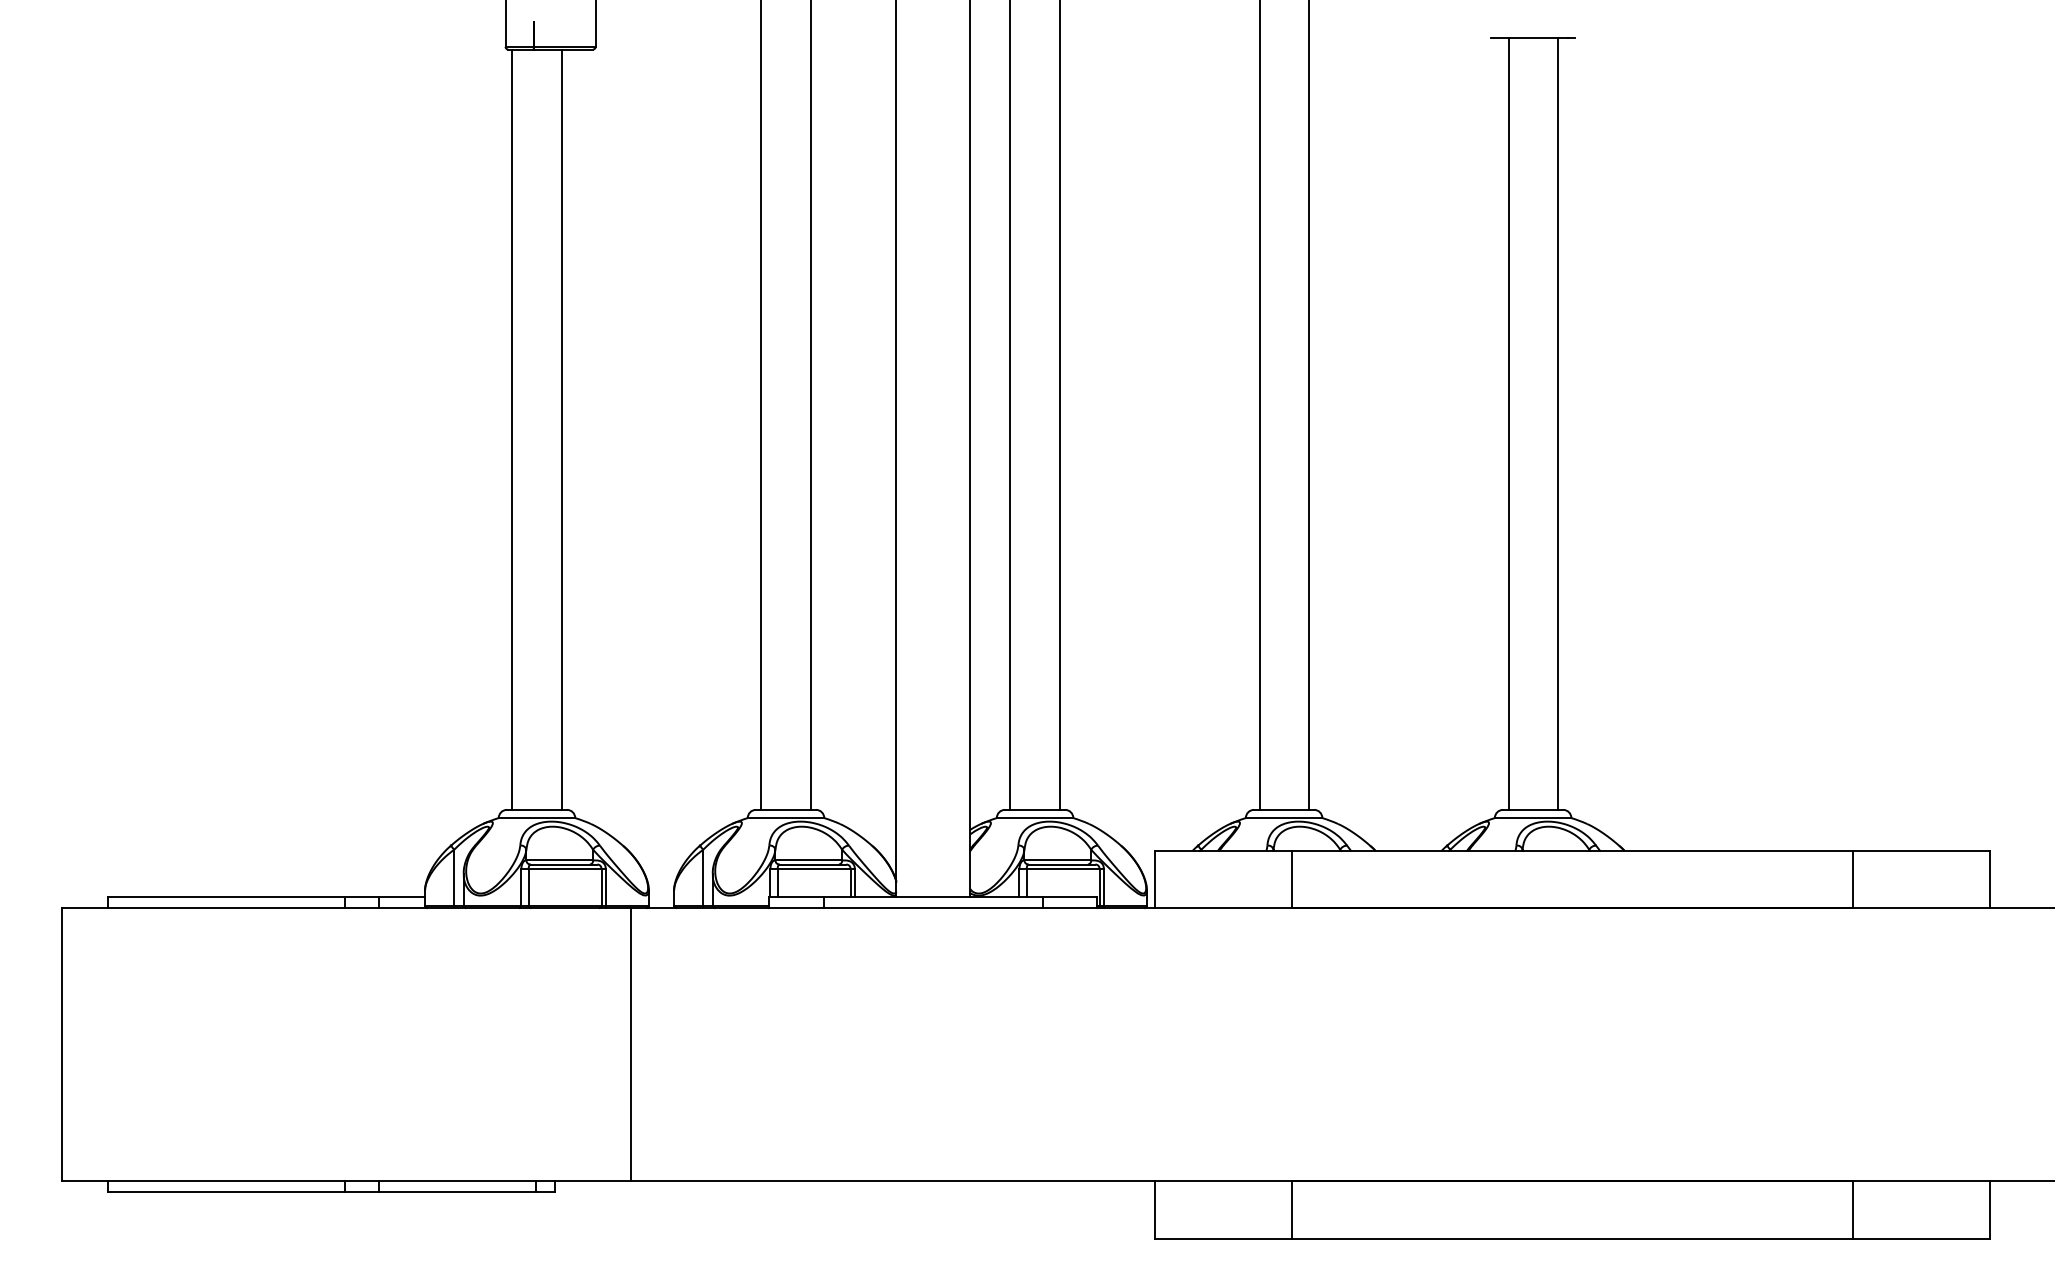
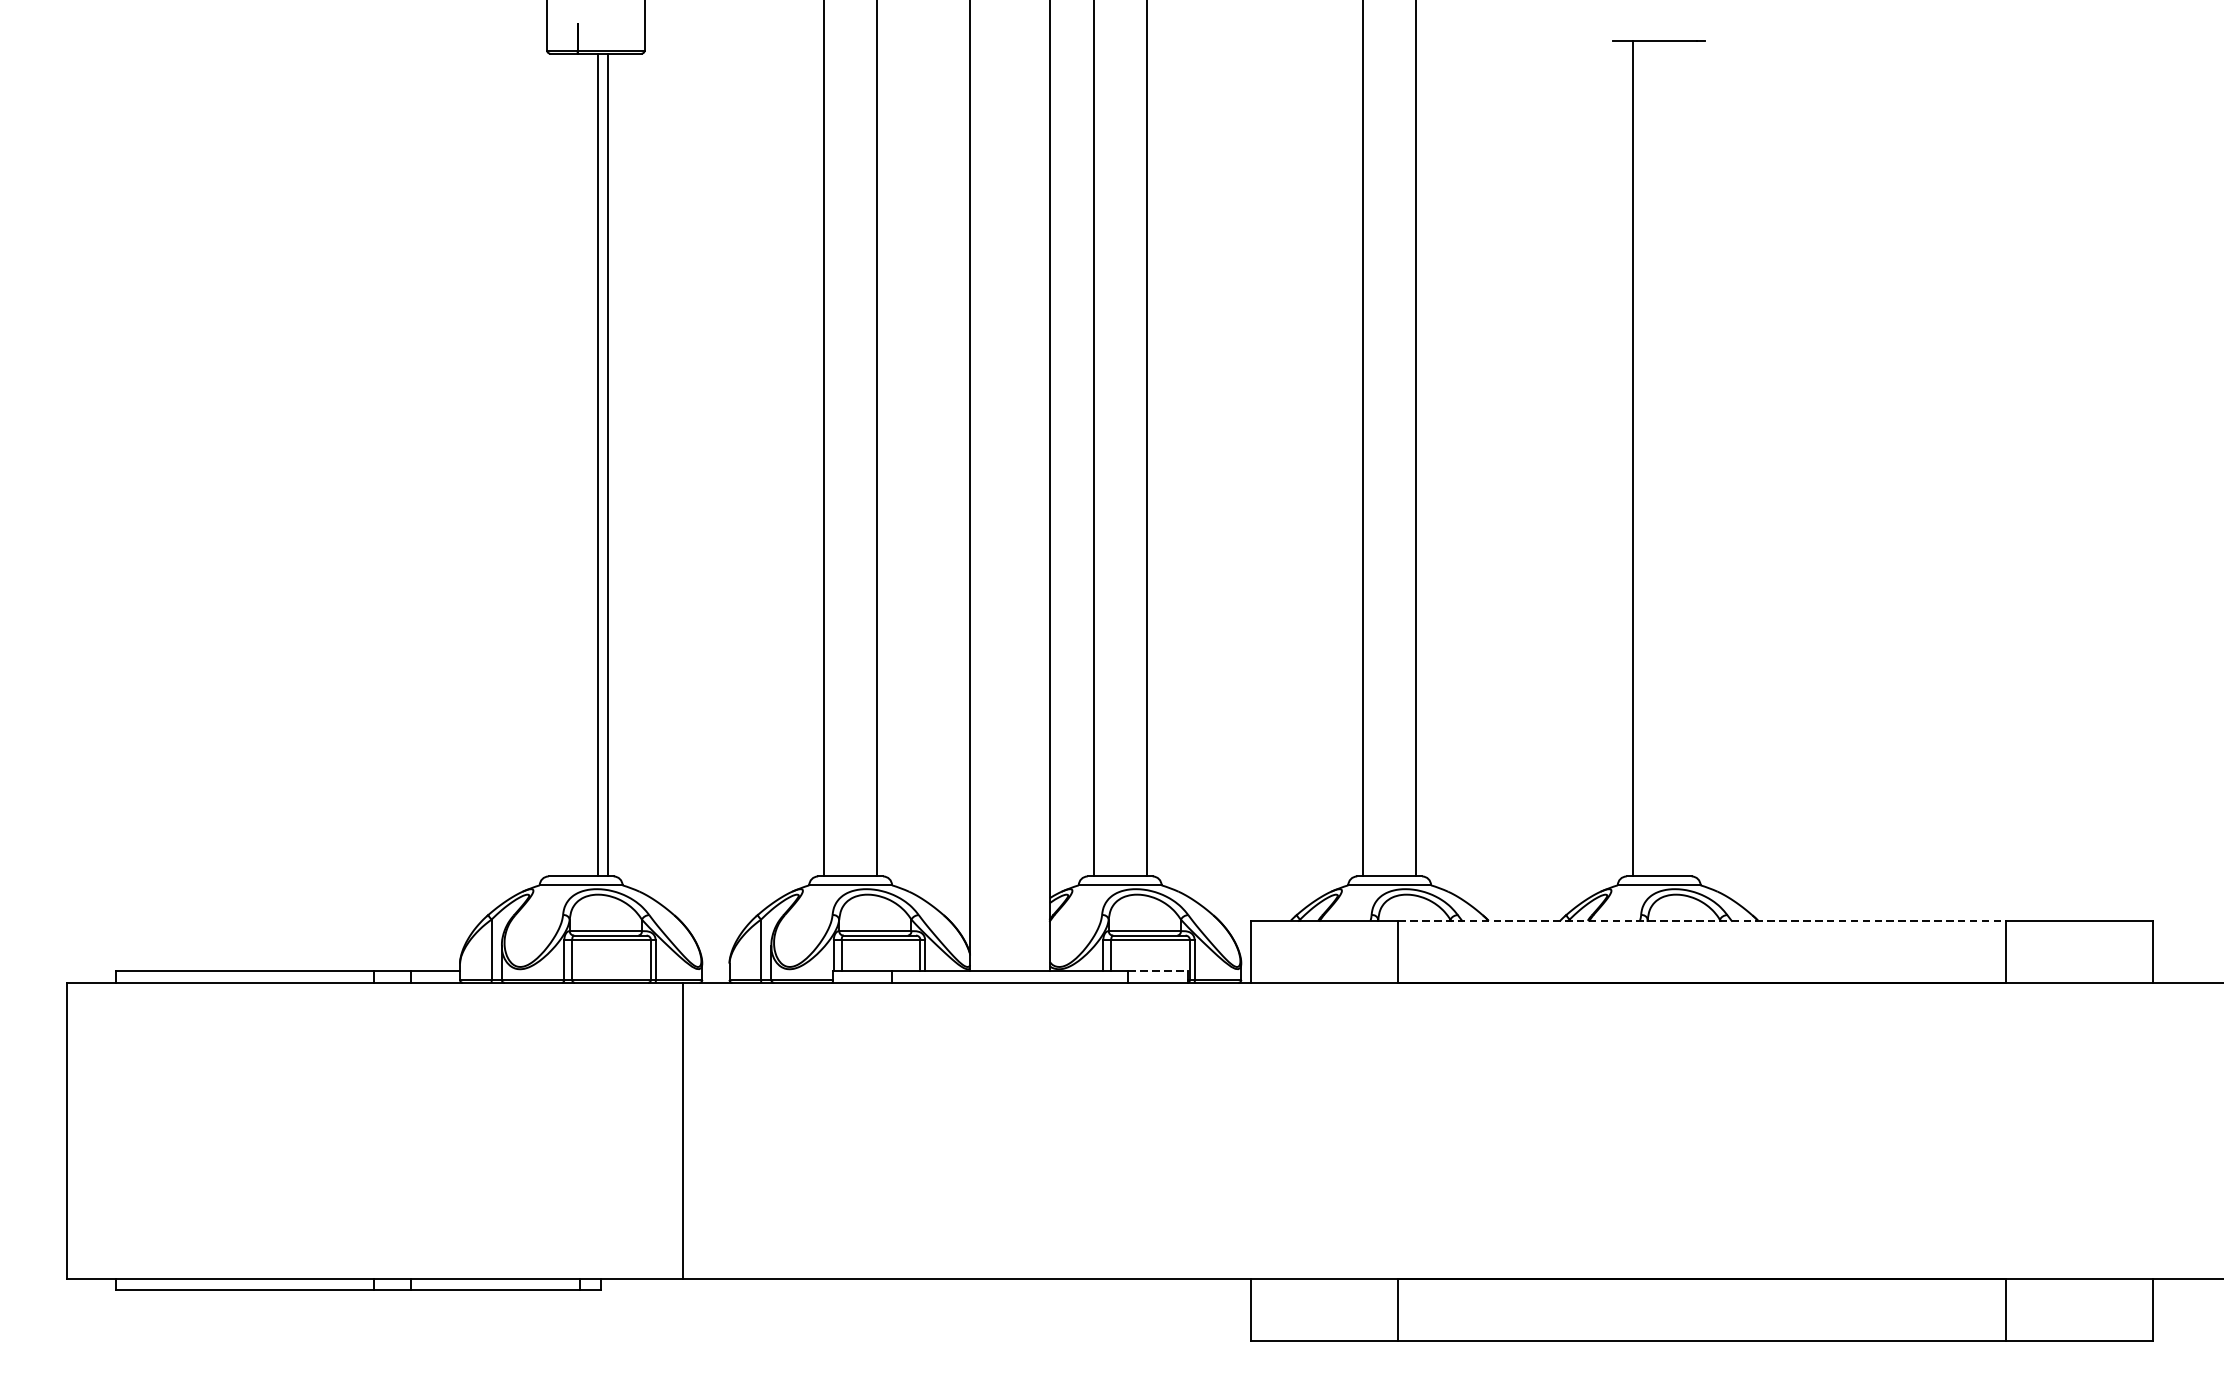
line: (1557, 423) -> (1685, 458), removed
line: (512, 429) -> (597, 464), moved
line: (1572, 850) -> (1701, 920), solid -> dashed
line: (1070, 897) -> (1158, 971), solid -> dashed

